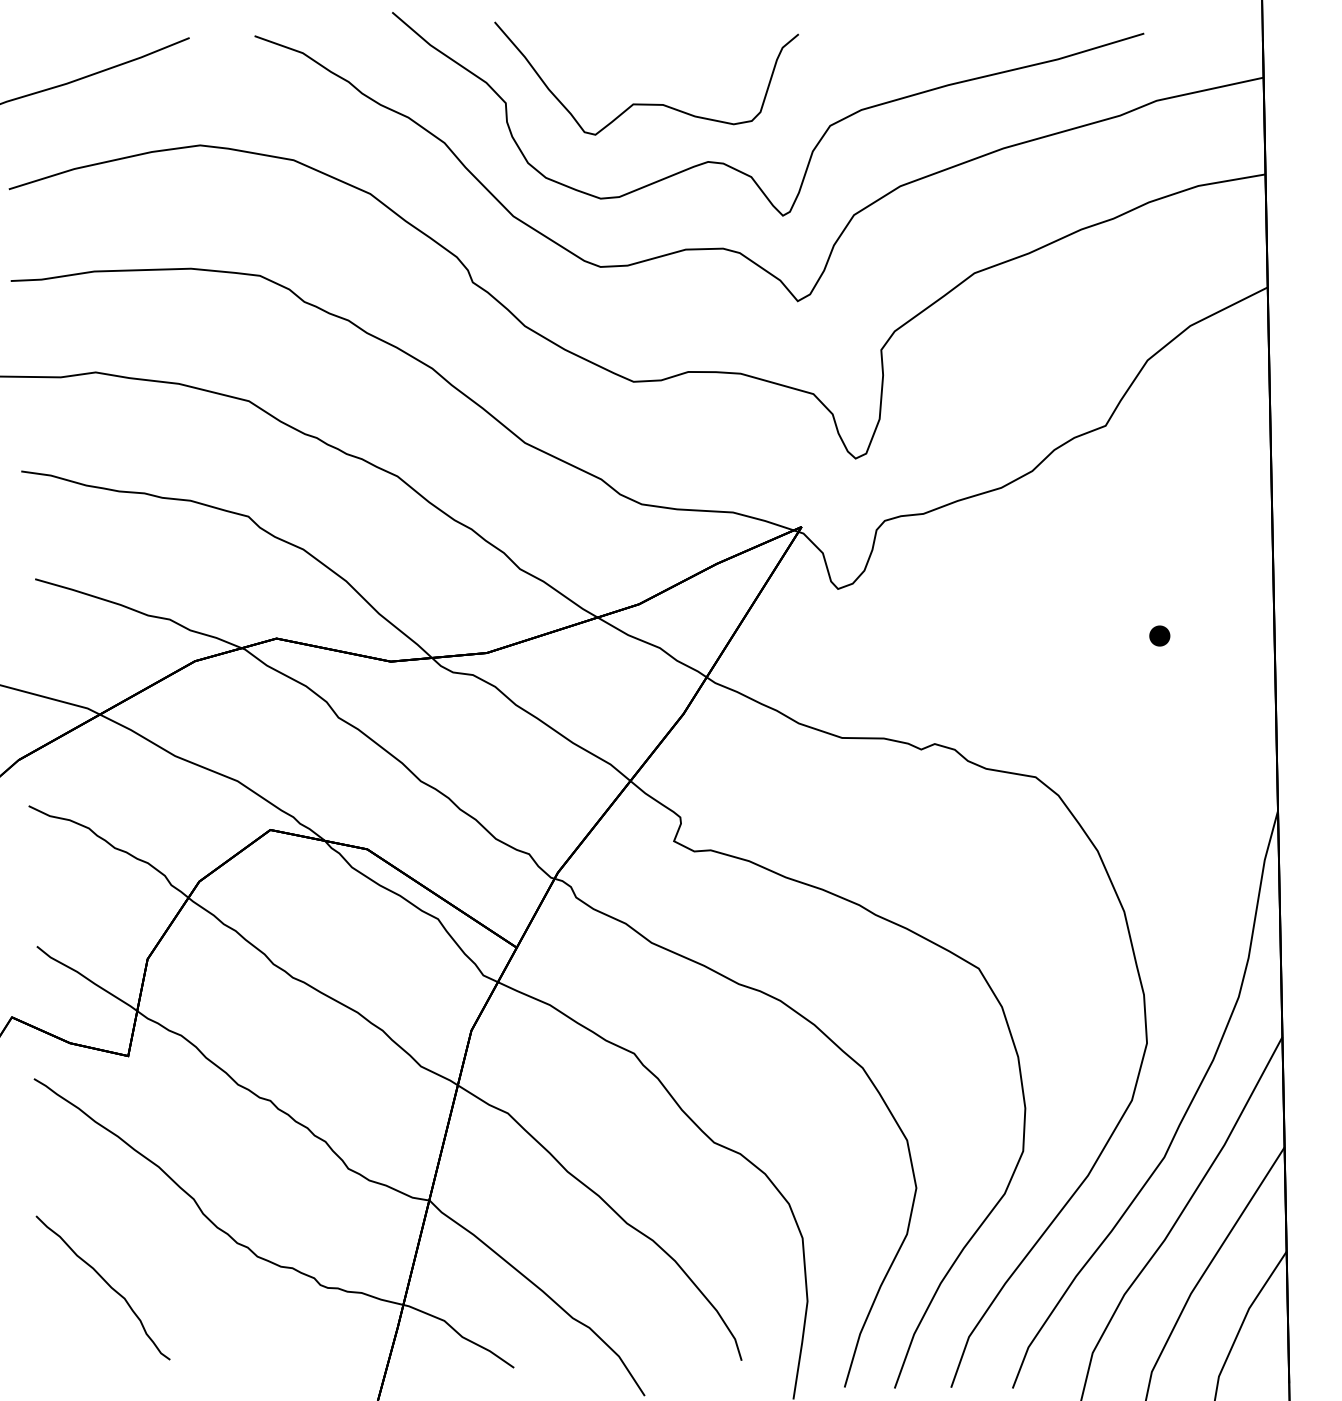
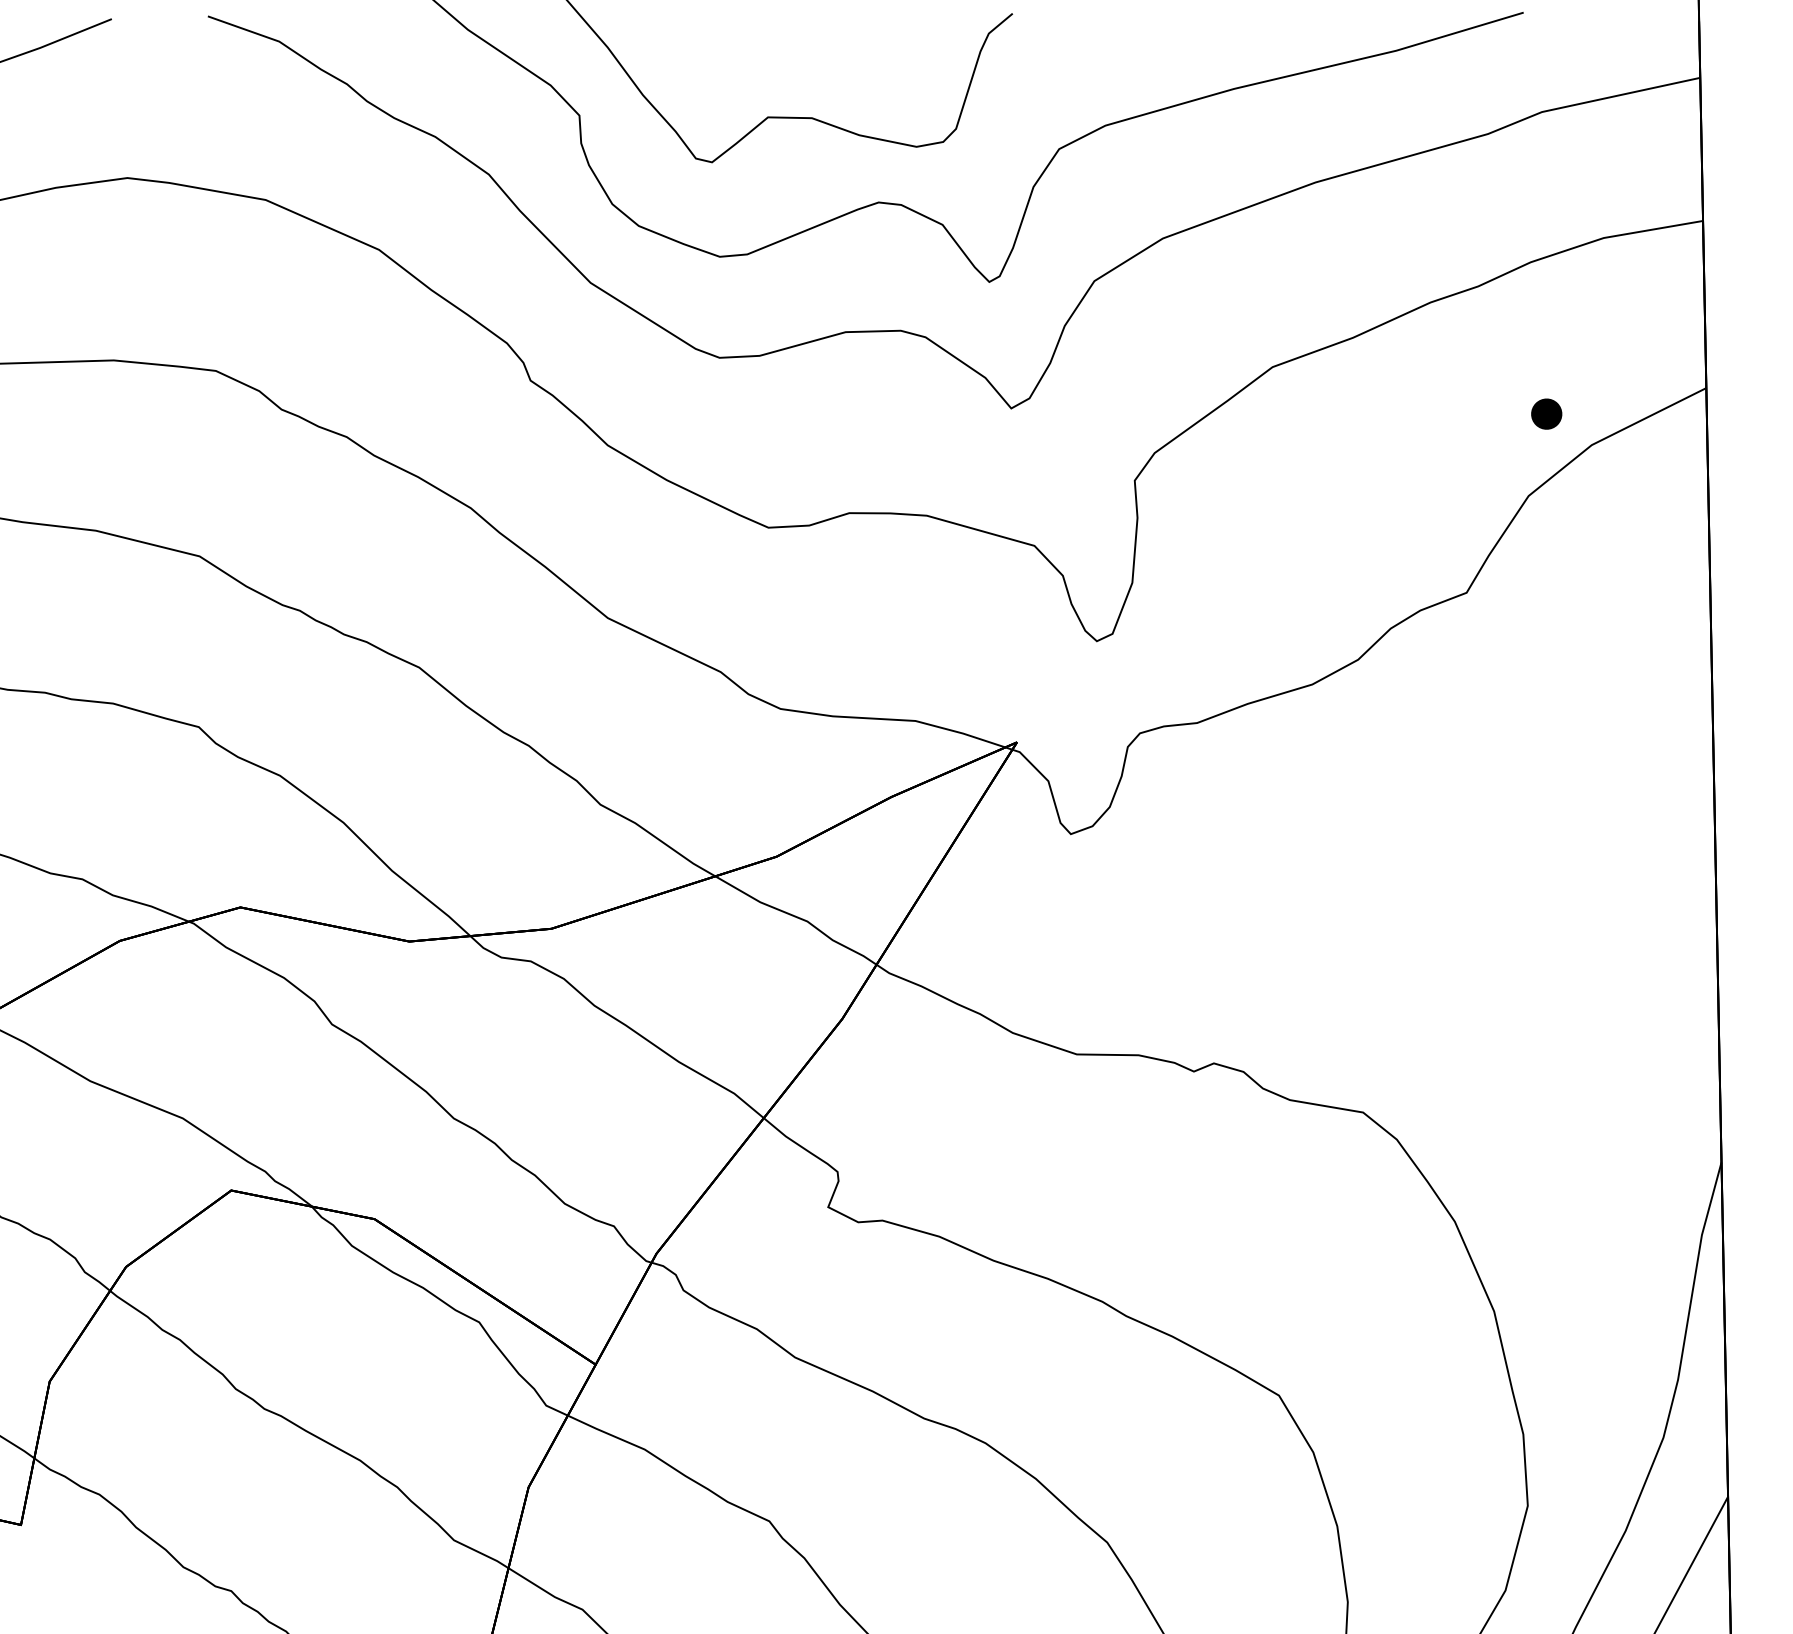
part: (1159, 635) -> (1546, 413), moved

